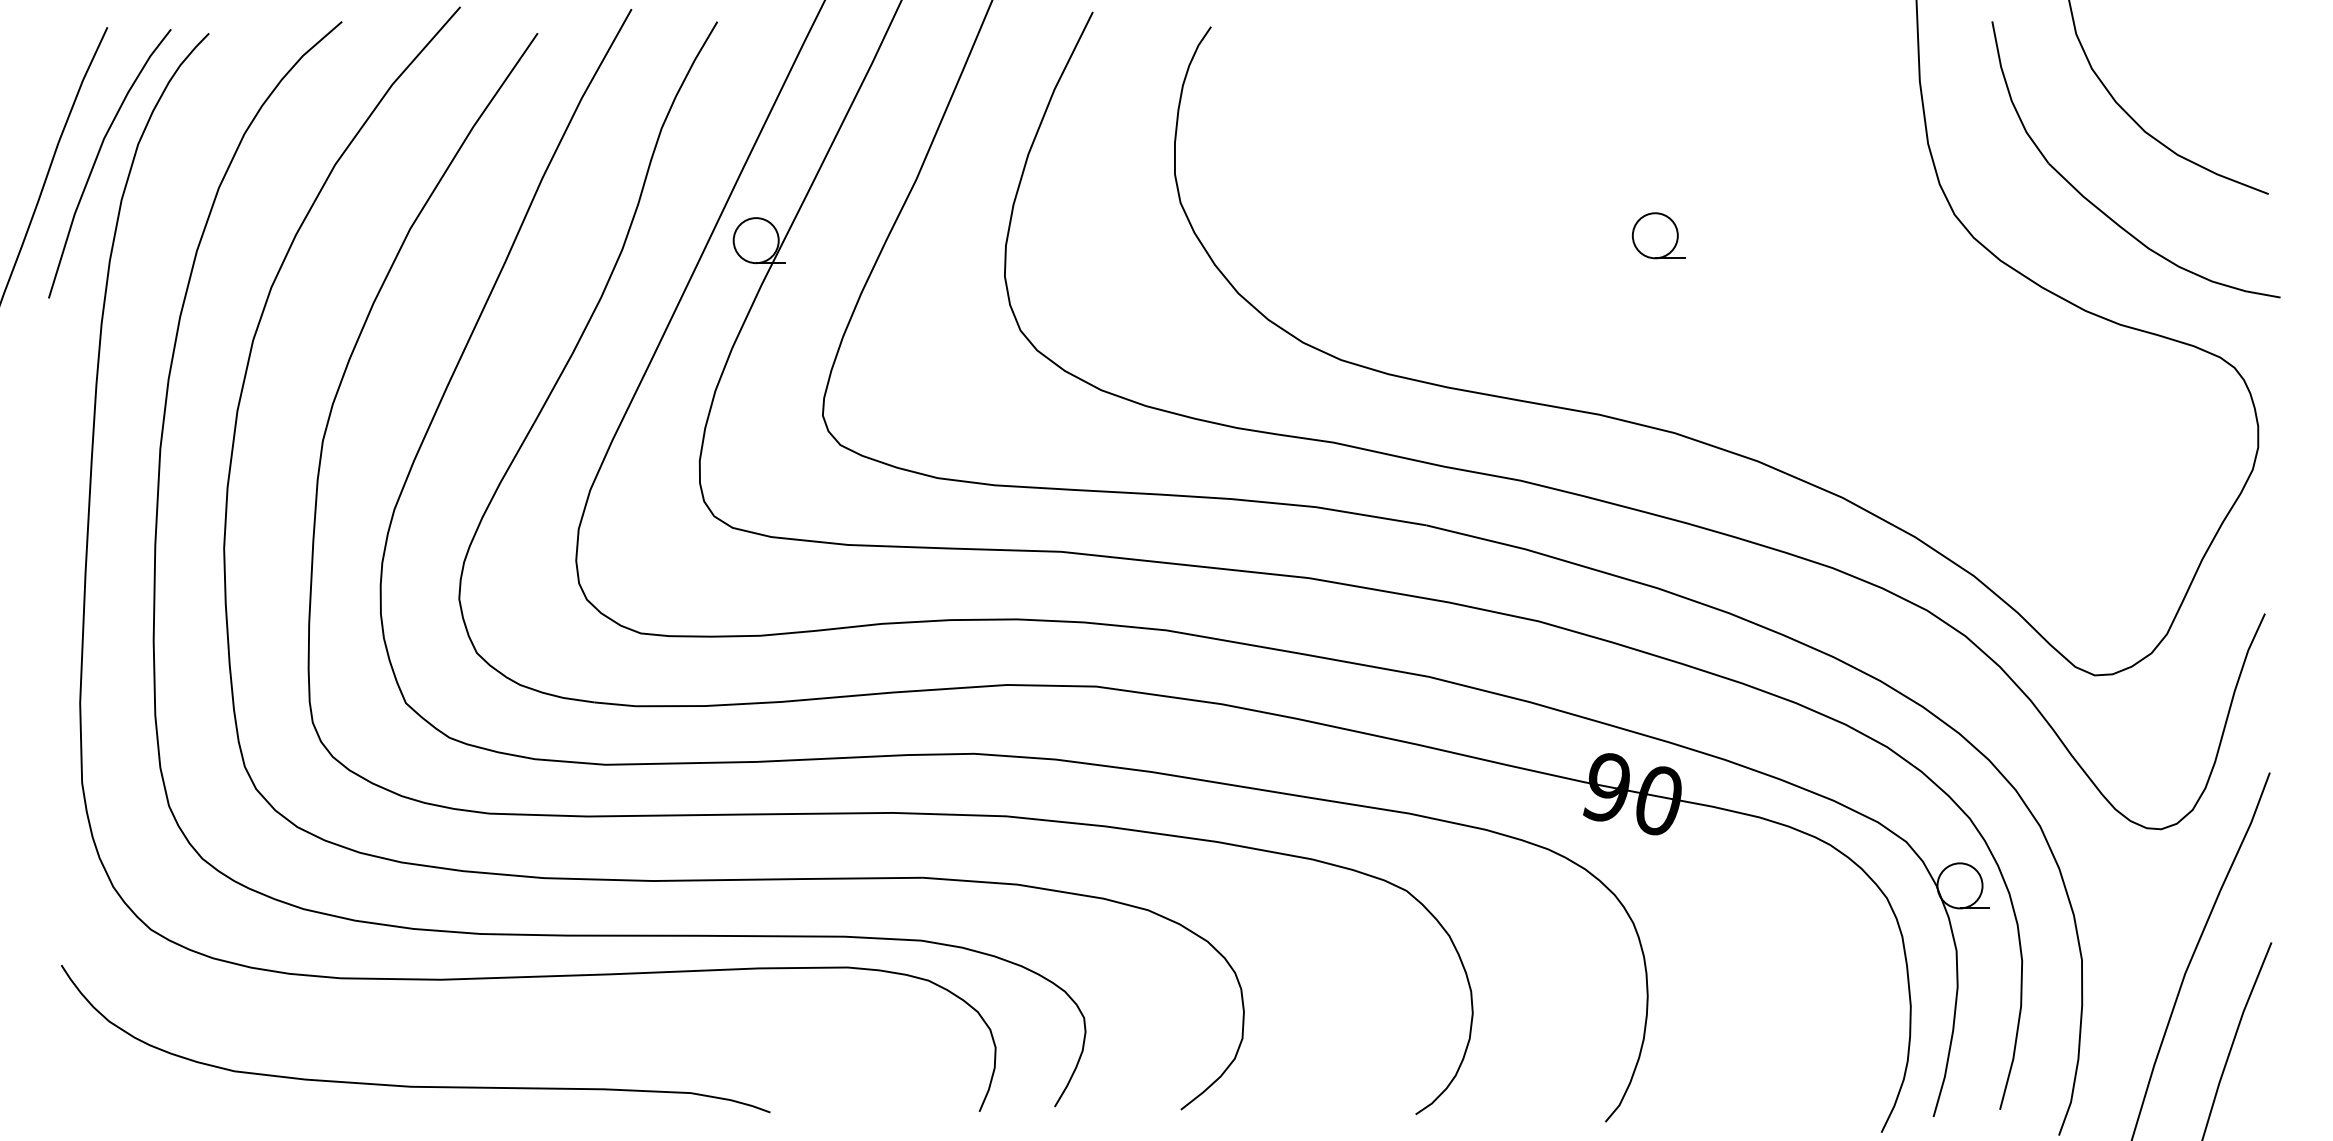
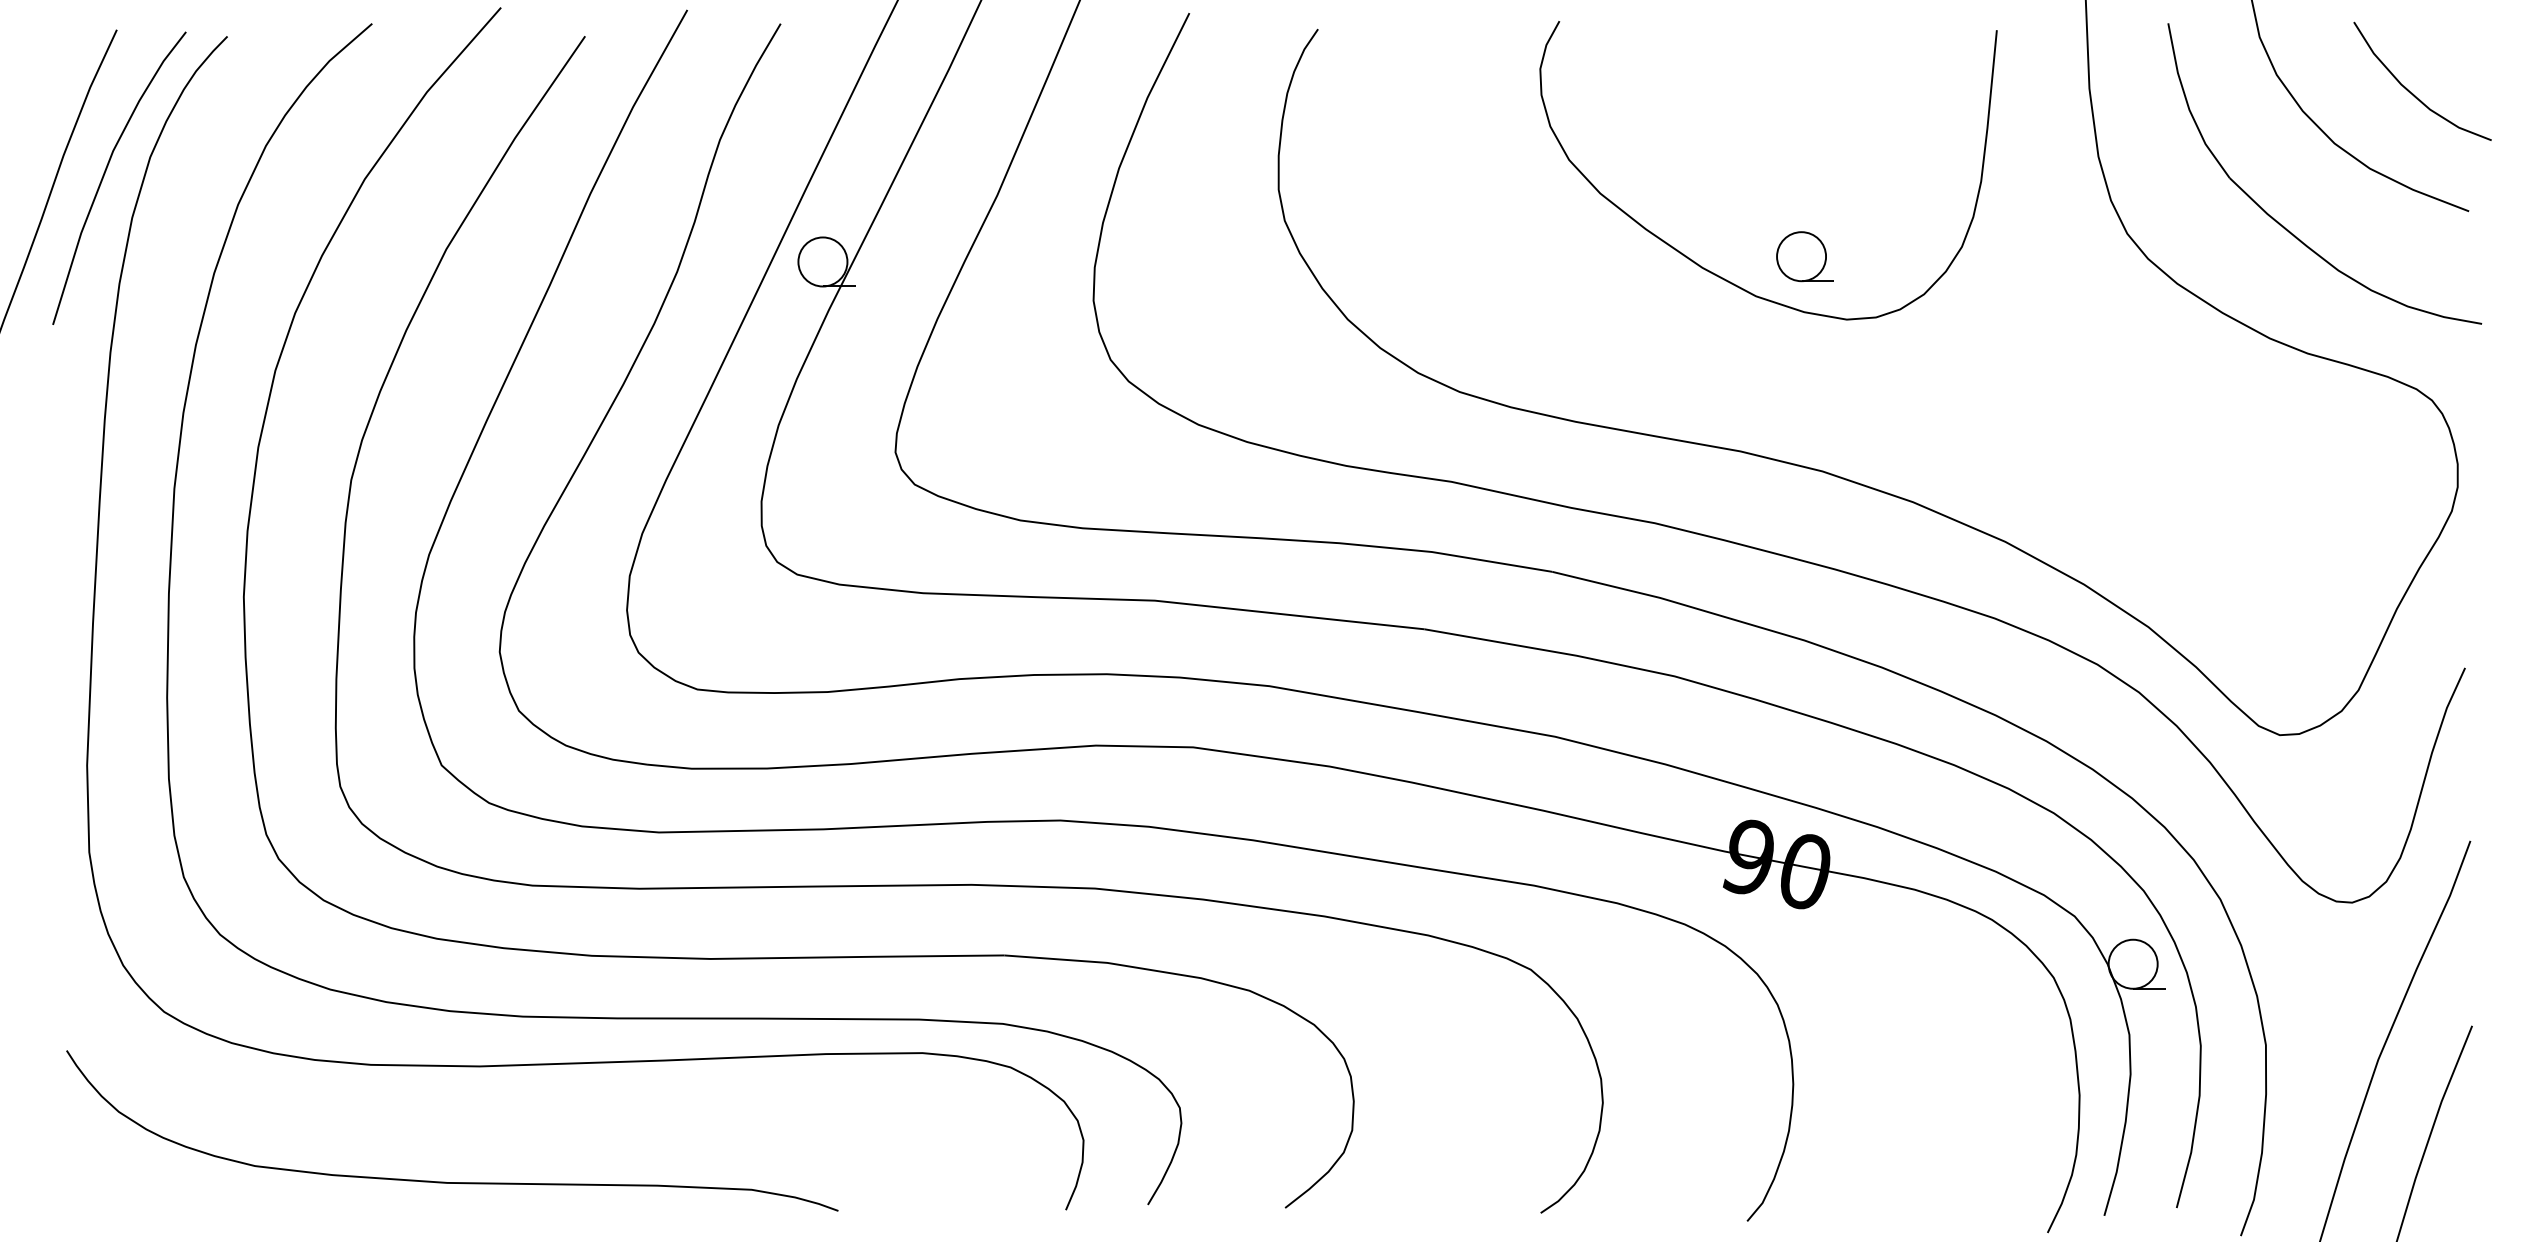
curve: (2218, 86) -> (2414, 94), added
curve: (1575, 250) -> (1714, 272), added

